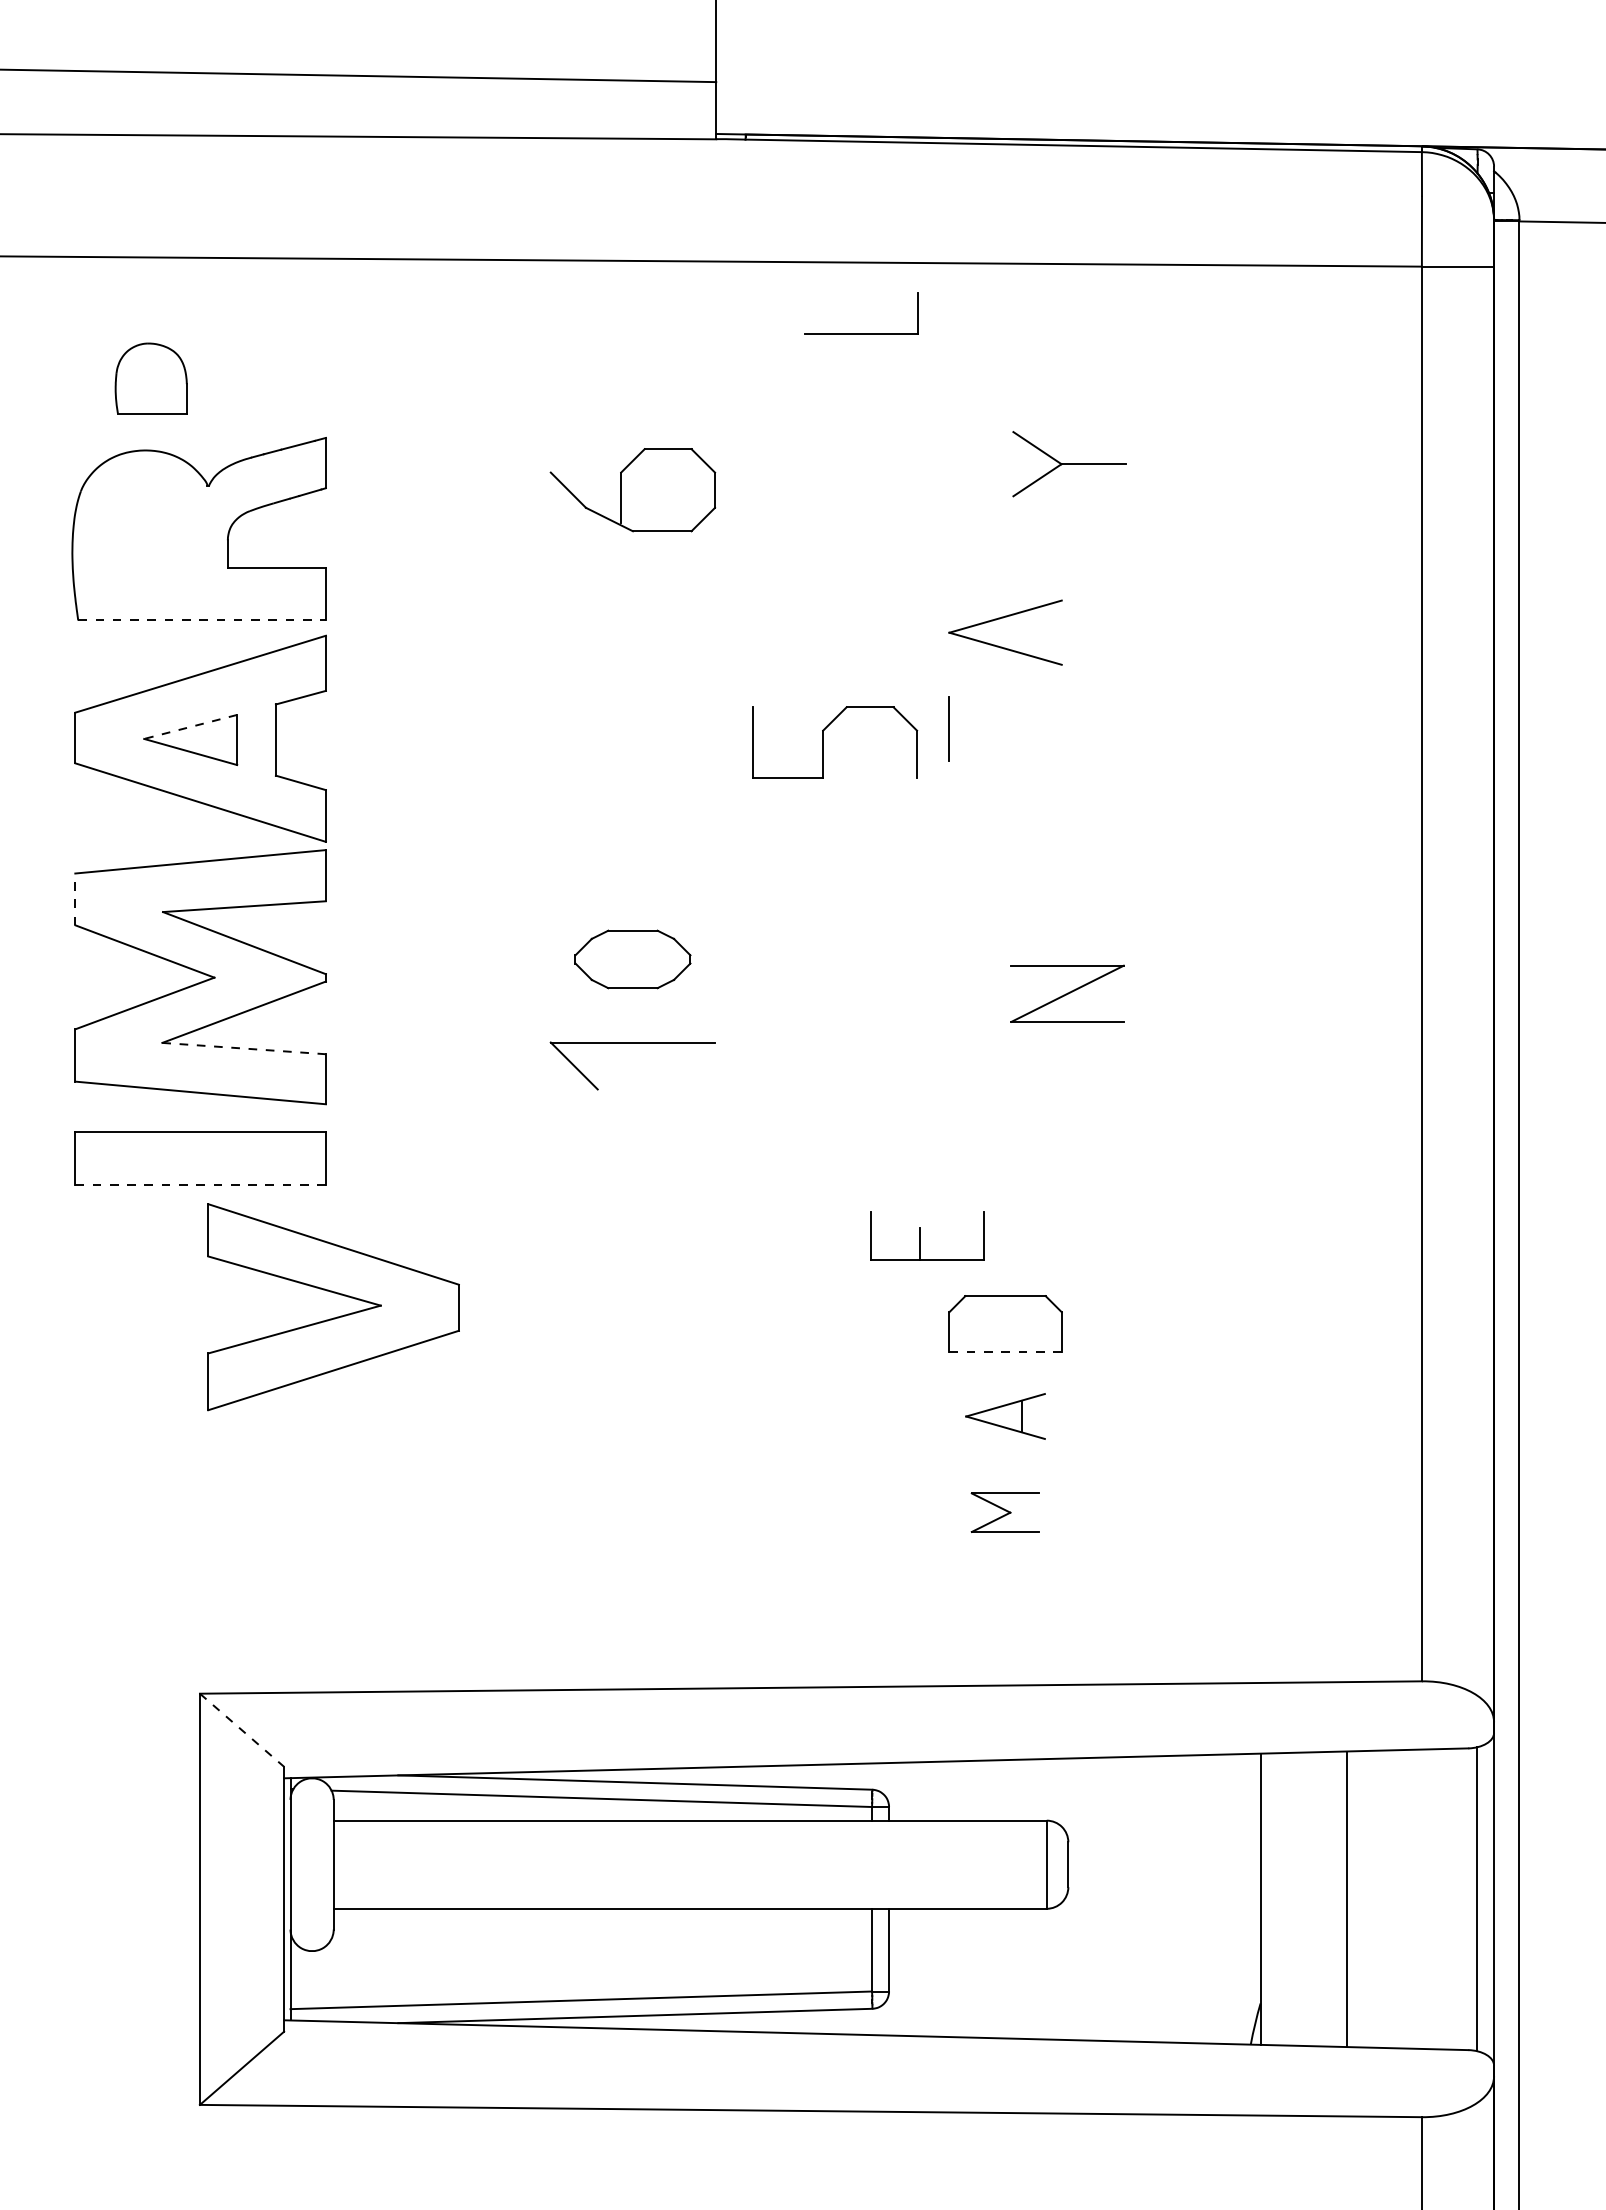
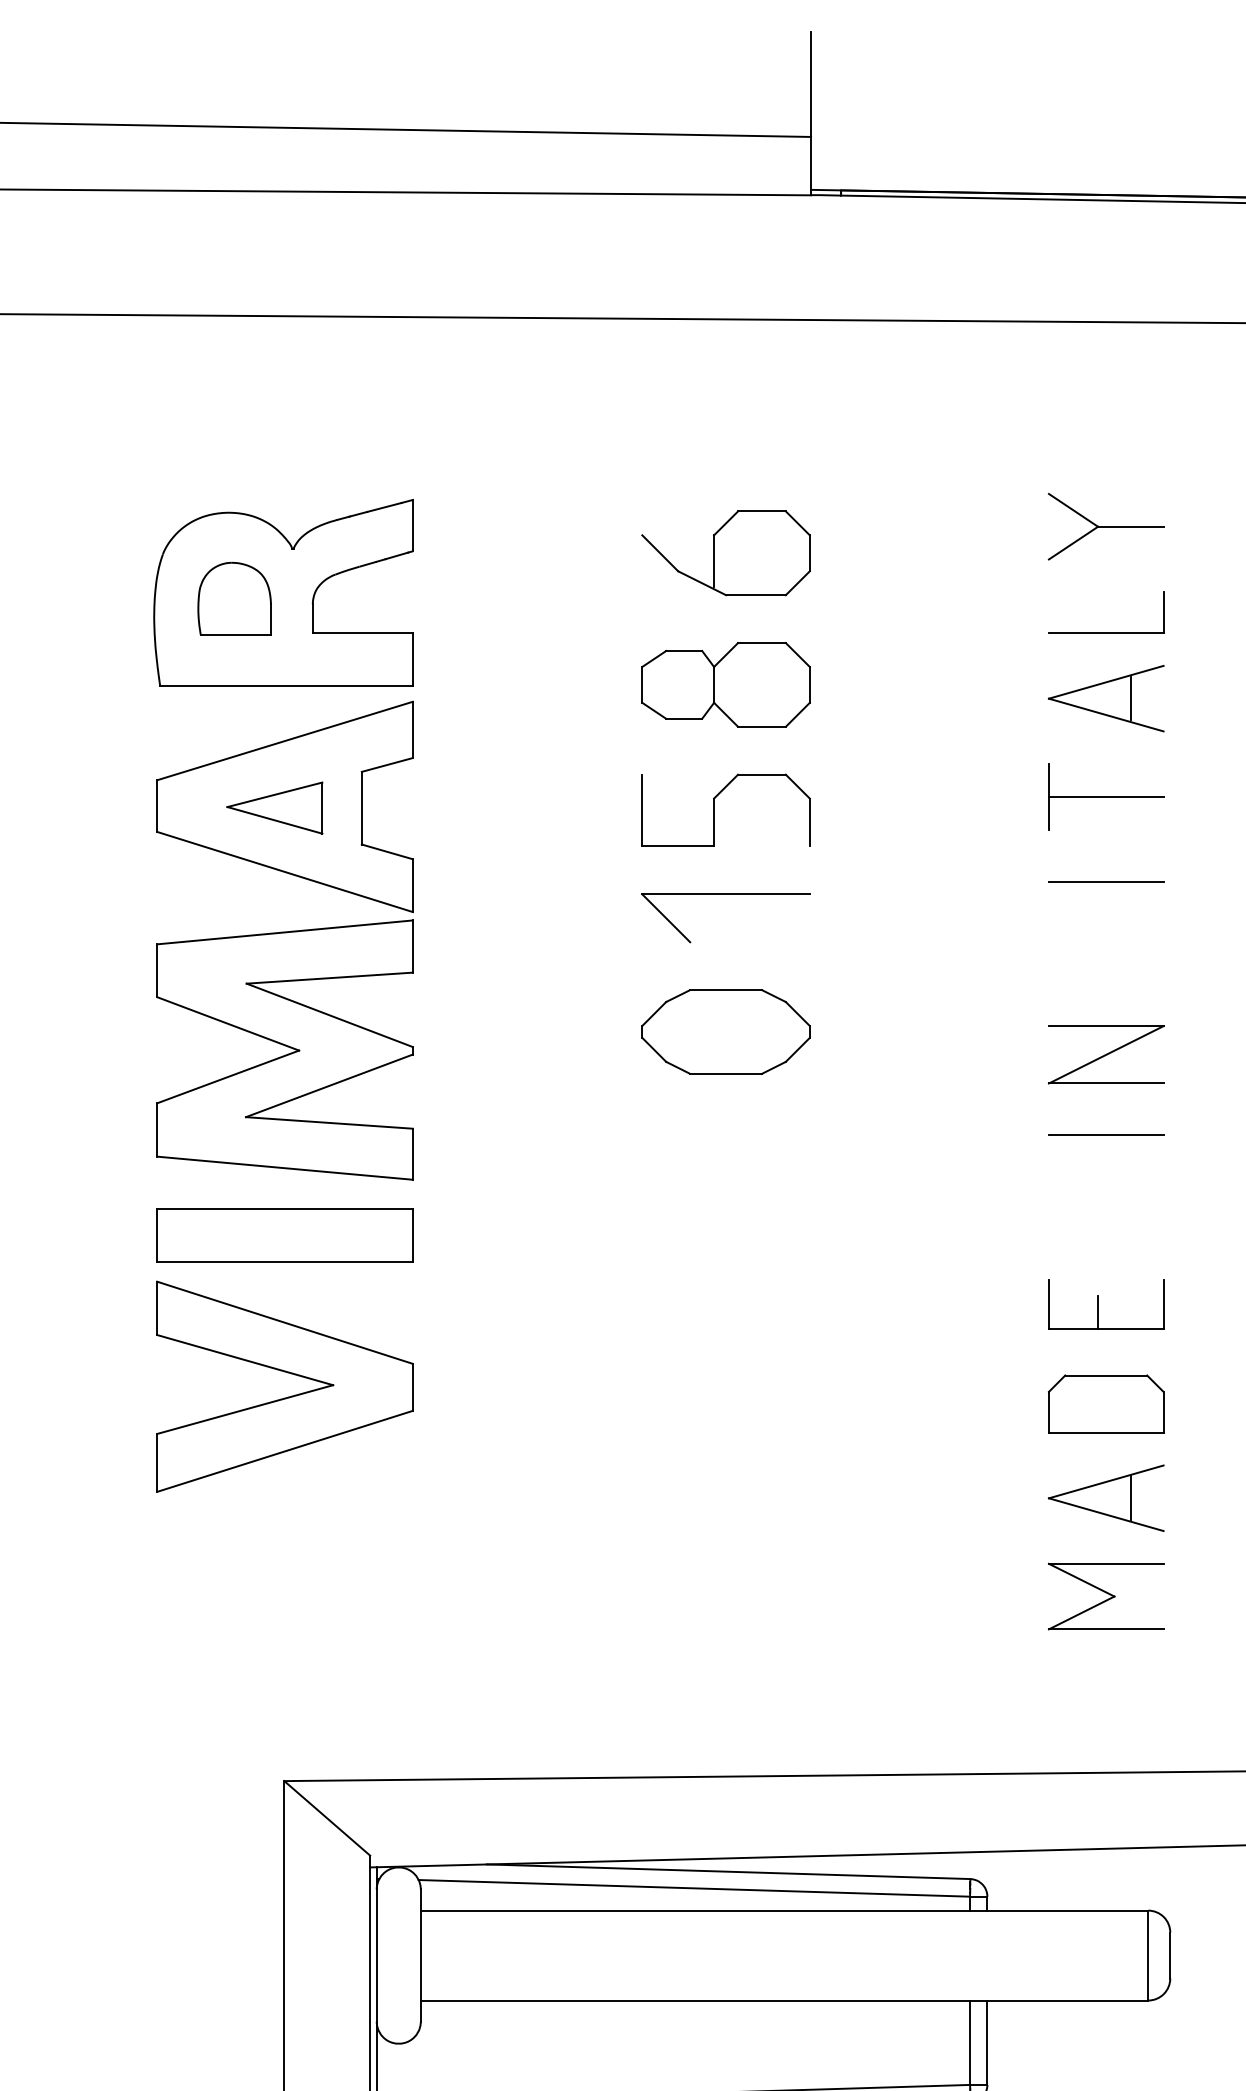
part: (861, 333) -> (1106, 633), moved
part: (150, 378) -> (233, 598), moved
part: (1069, 464) -> (1106, 527), moved
part: (632, 619) -> (725, 685), added
line: (202, 620) -> (286, 686), dashed -> solid
line: (1029, 632) -> (1130, 698), added
line: (190, 727) -> (274, 795), dashed -> solid
line: (1005, 729) -> (1106, 797), added
part: (823, 742) -> (714, 810), moved
line: (1005, 811) -> (1106, 881), added
line: (75, 899) -> (157, 970), dashed -> solid
part: (632, 959) -> (725, 1032), size x1.43
part: (1067, 993) -> (1106, 1054), moved
part: (632, 1043) -> (725, 895), moved
line: (244, 1048) -> (329, 1122), dashed -> solid
line: (1005, 1060) -> (1106, 1135), added
line: (201, 1184) -> (285, 1261), dashed -> solid
part: (920, 1235) -> (1099, 1304), moved
part: (337, 1316) -> (288, 1396), moved
line: (1005, 1352) -> (1106, 1433), dashed -> solid
part: (1005, 1416) -> (1106, 1498), size x1.43
part: (1005, 1512) -> (1106, 1596), size x1.67
line: (242, 1730) -> (327, 1818), dashed -> solid

